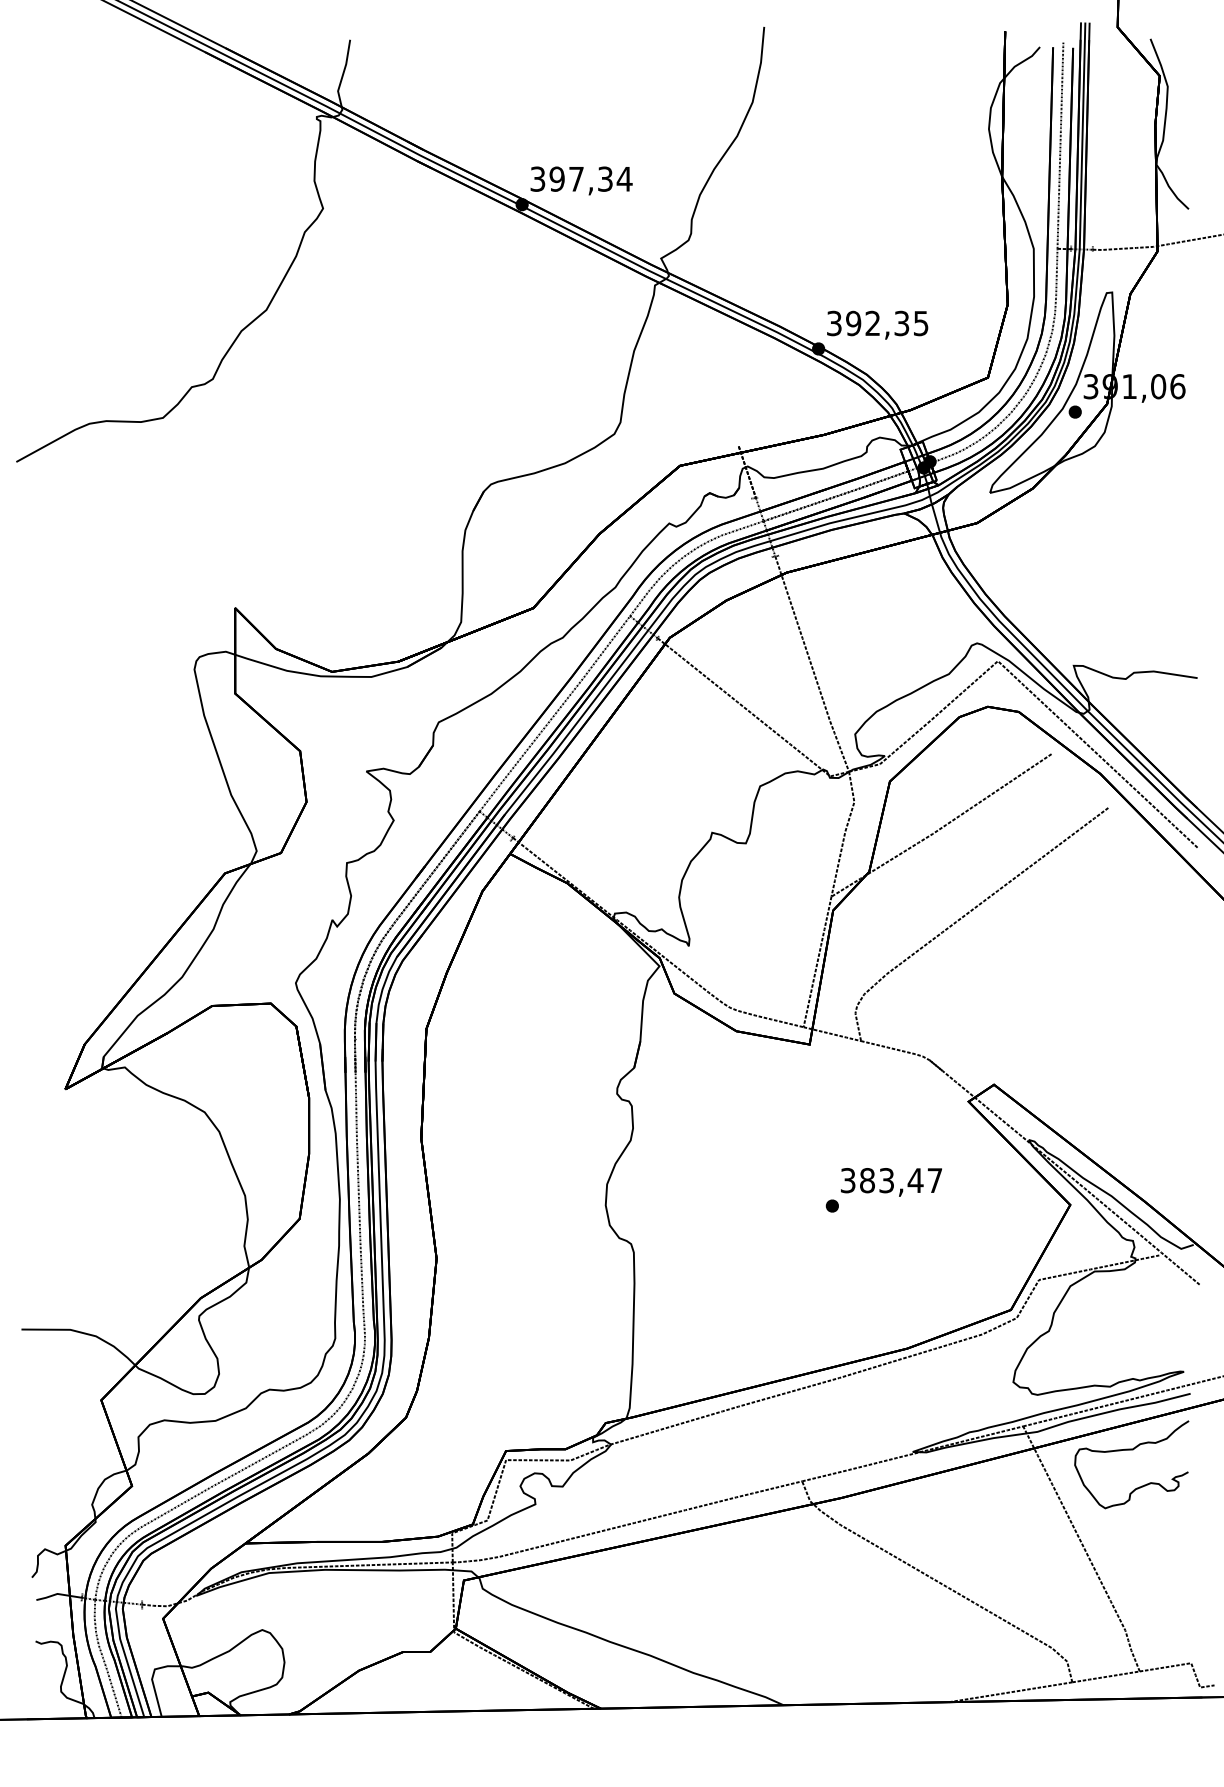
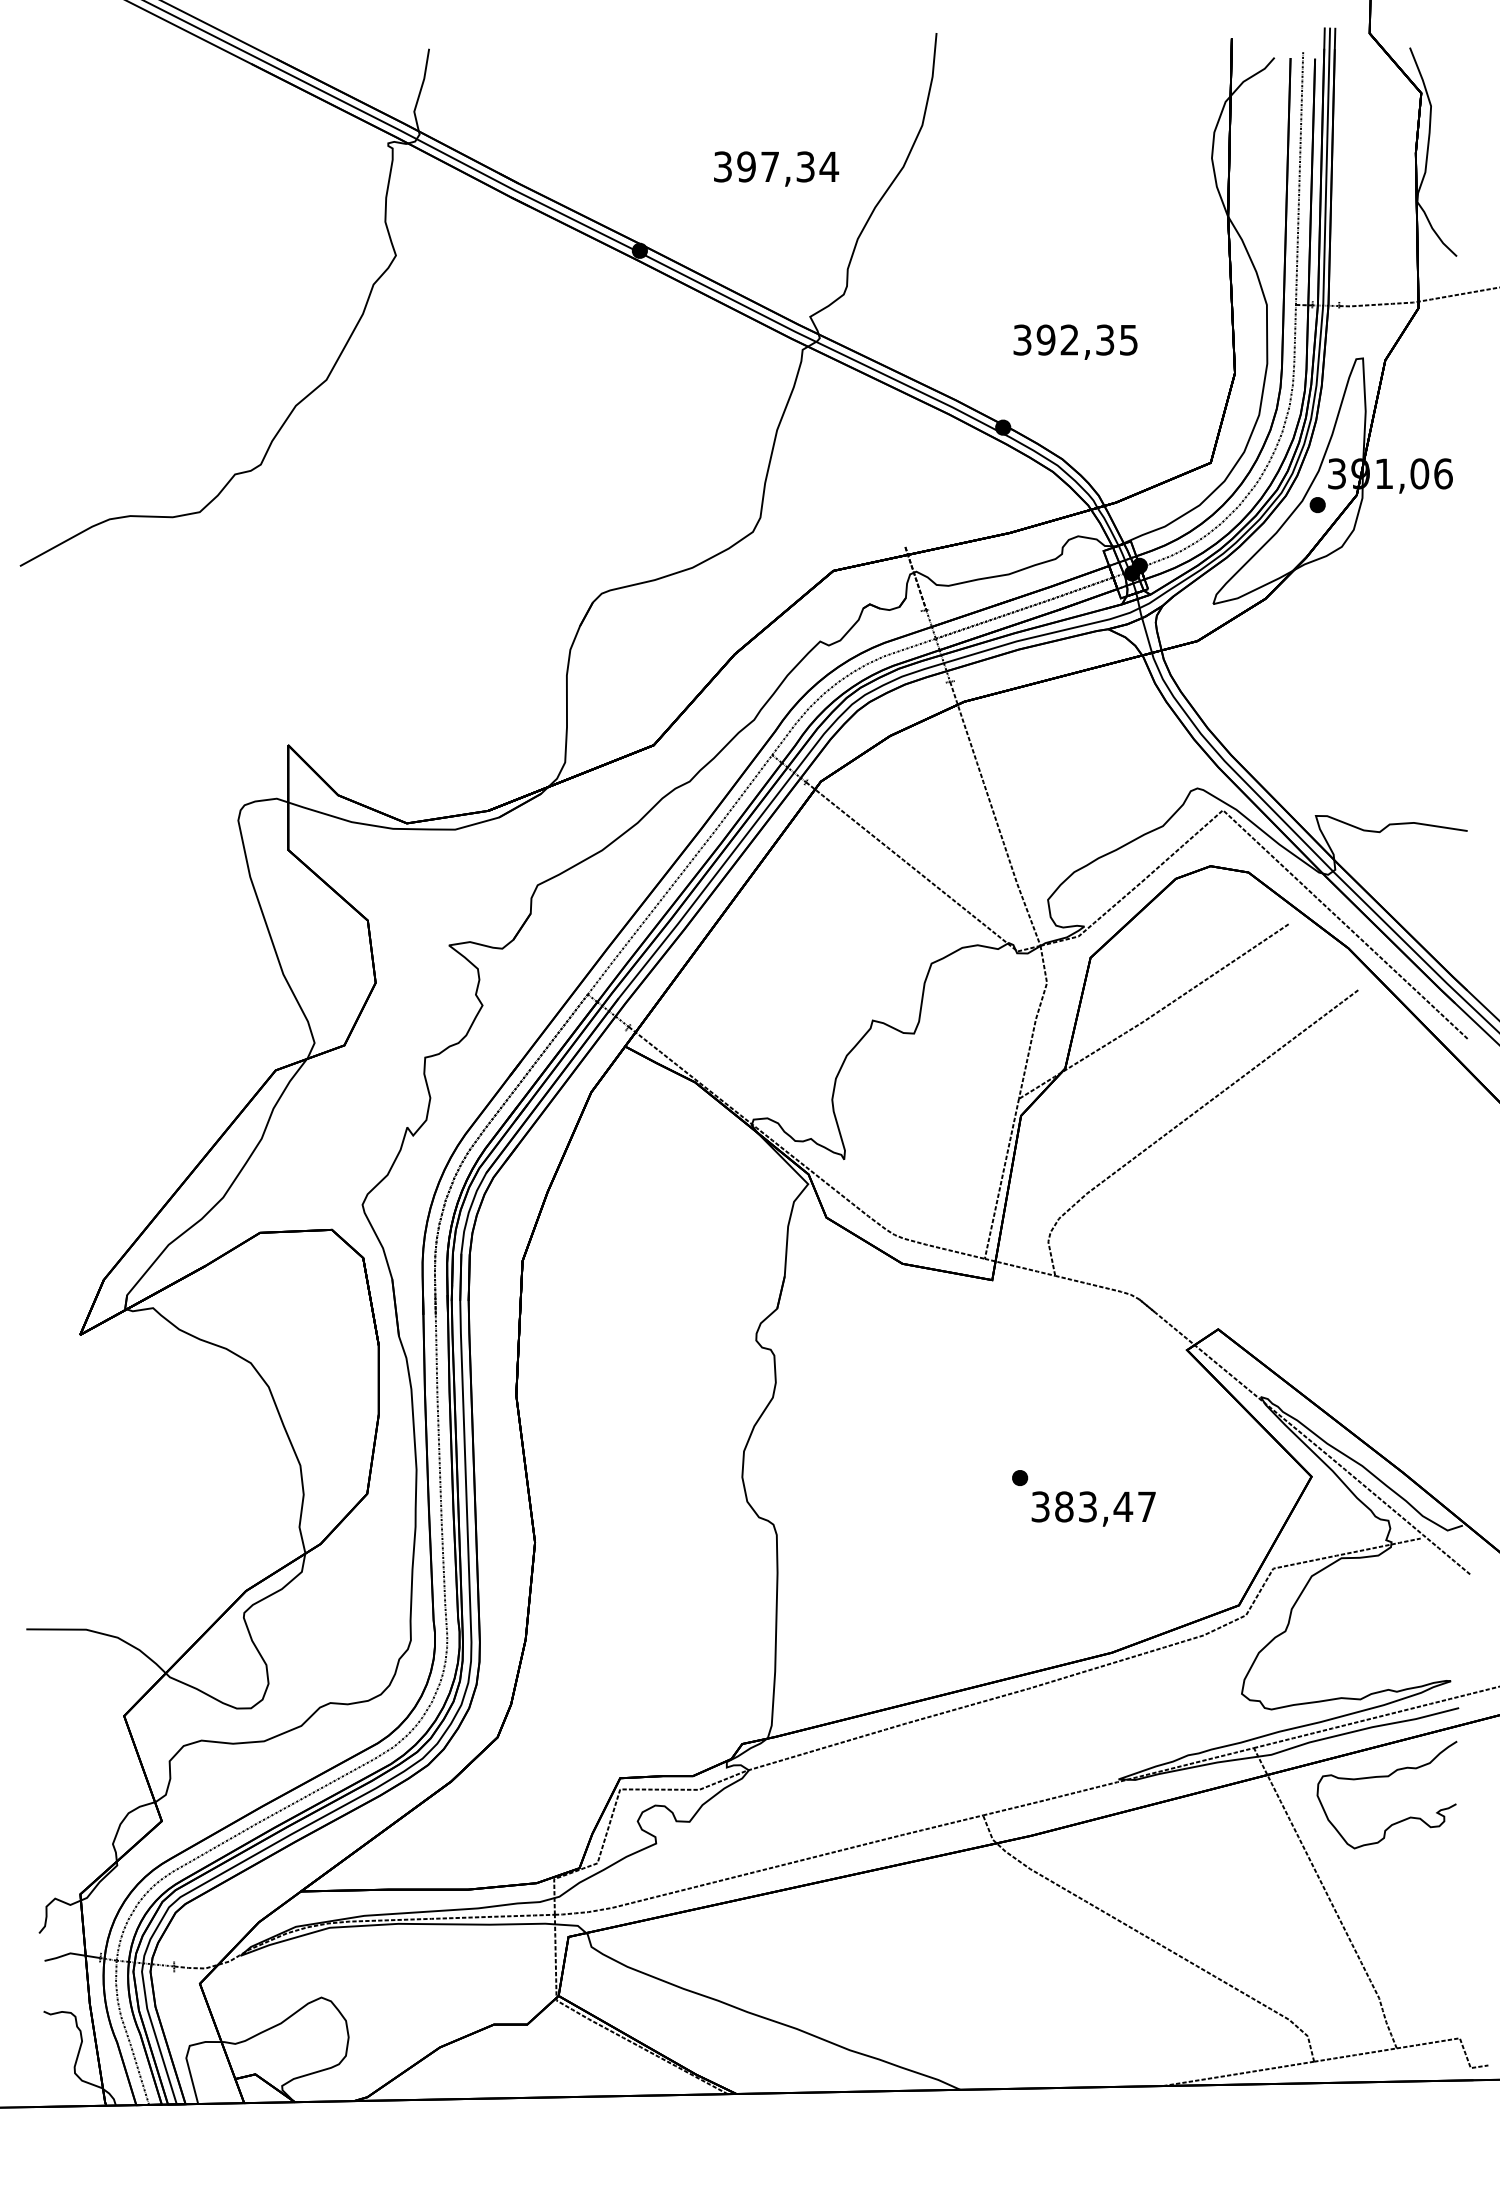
text: (581, 180) -> (776, 168), moved
text: (877, 324) -> (1075, 341), moved
text: (891, 1182) -> (1093, 1509), moved

